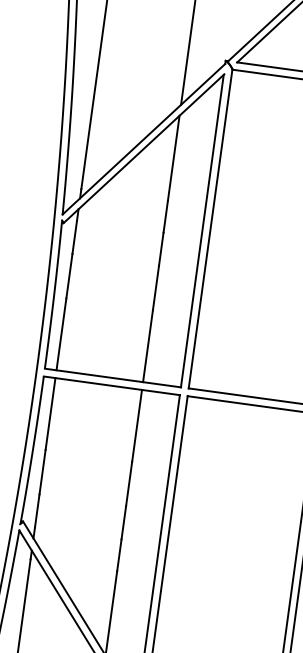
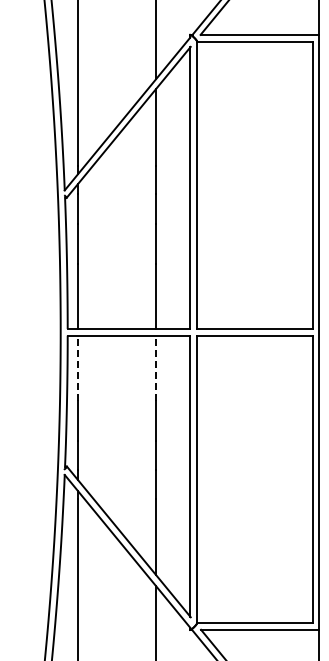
line: (50, 413) -> (78, 367), solid -> dashed
line: (137, 425) -> (156, 367), solid -> dashed

